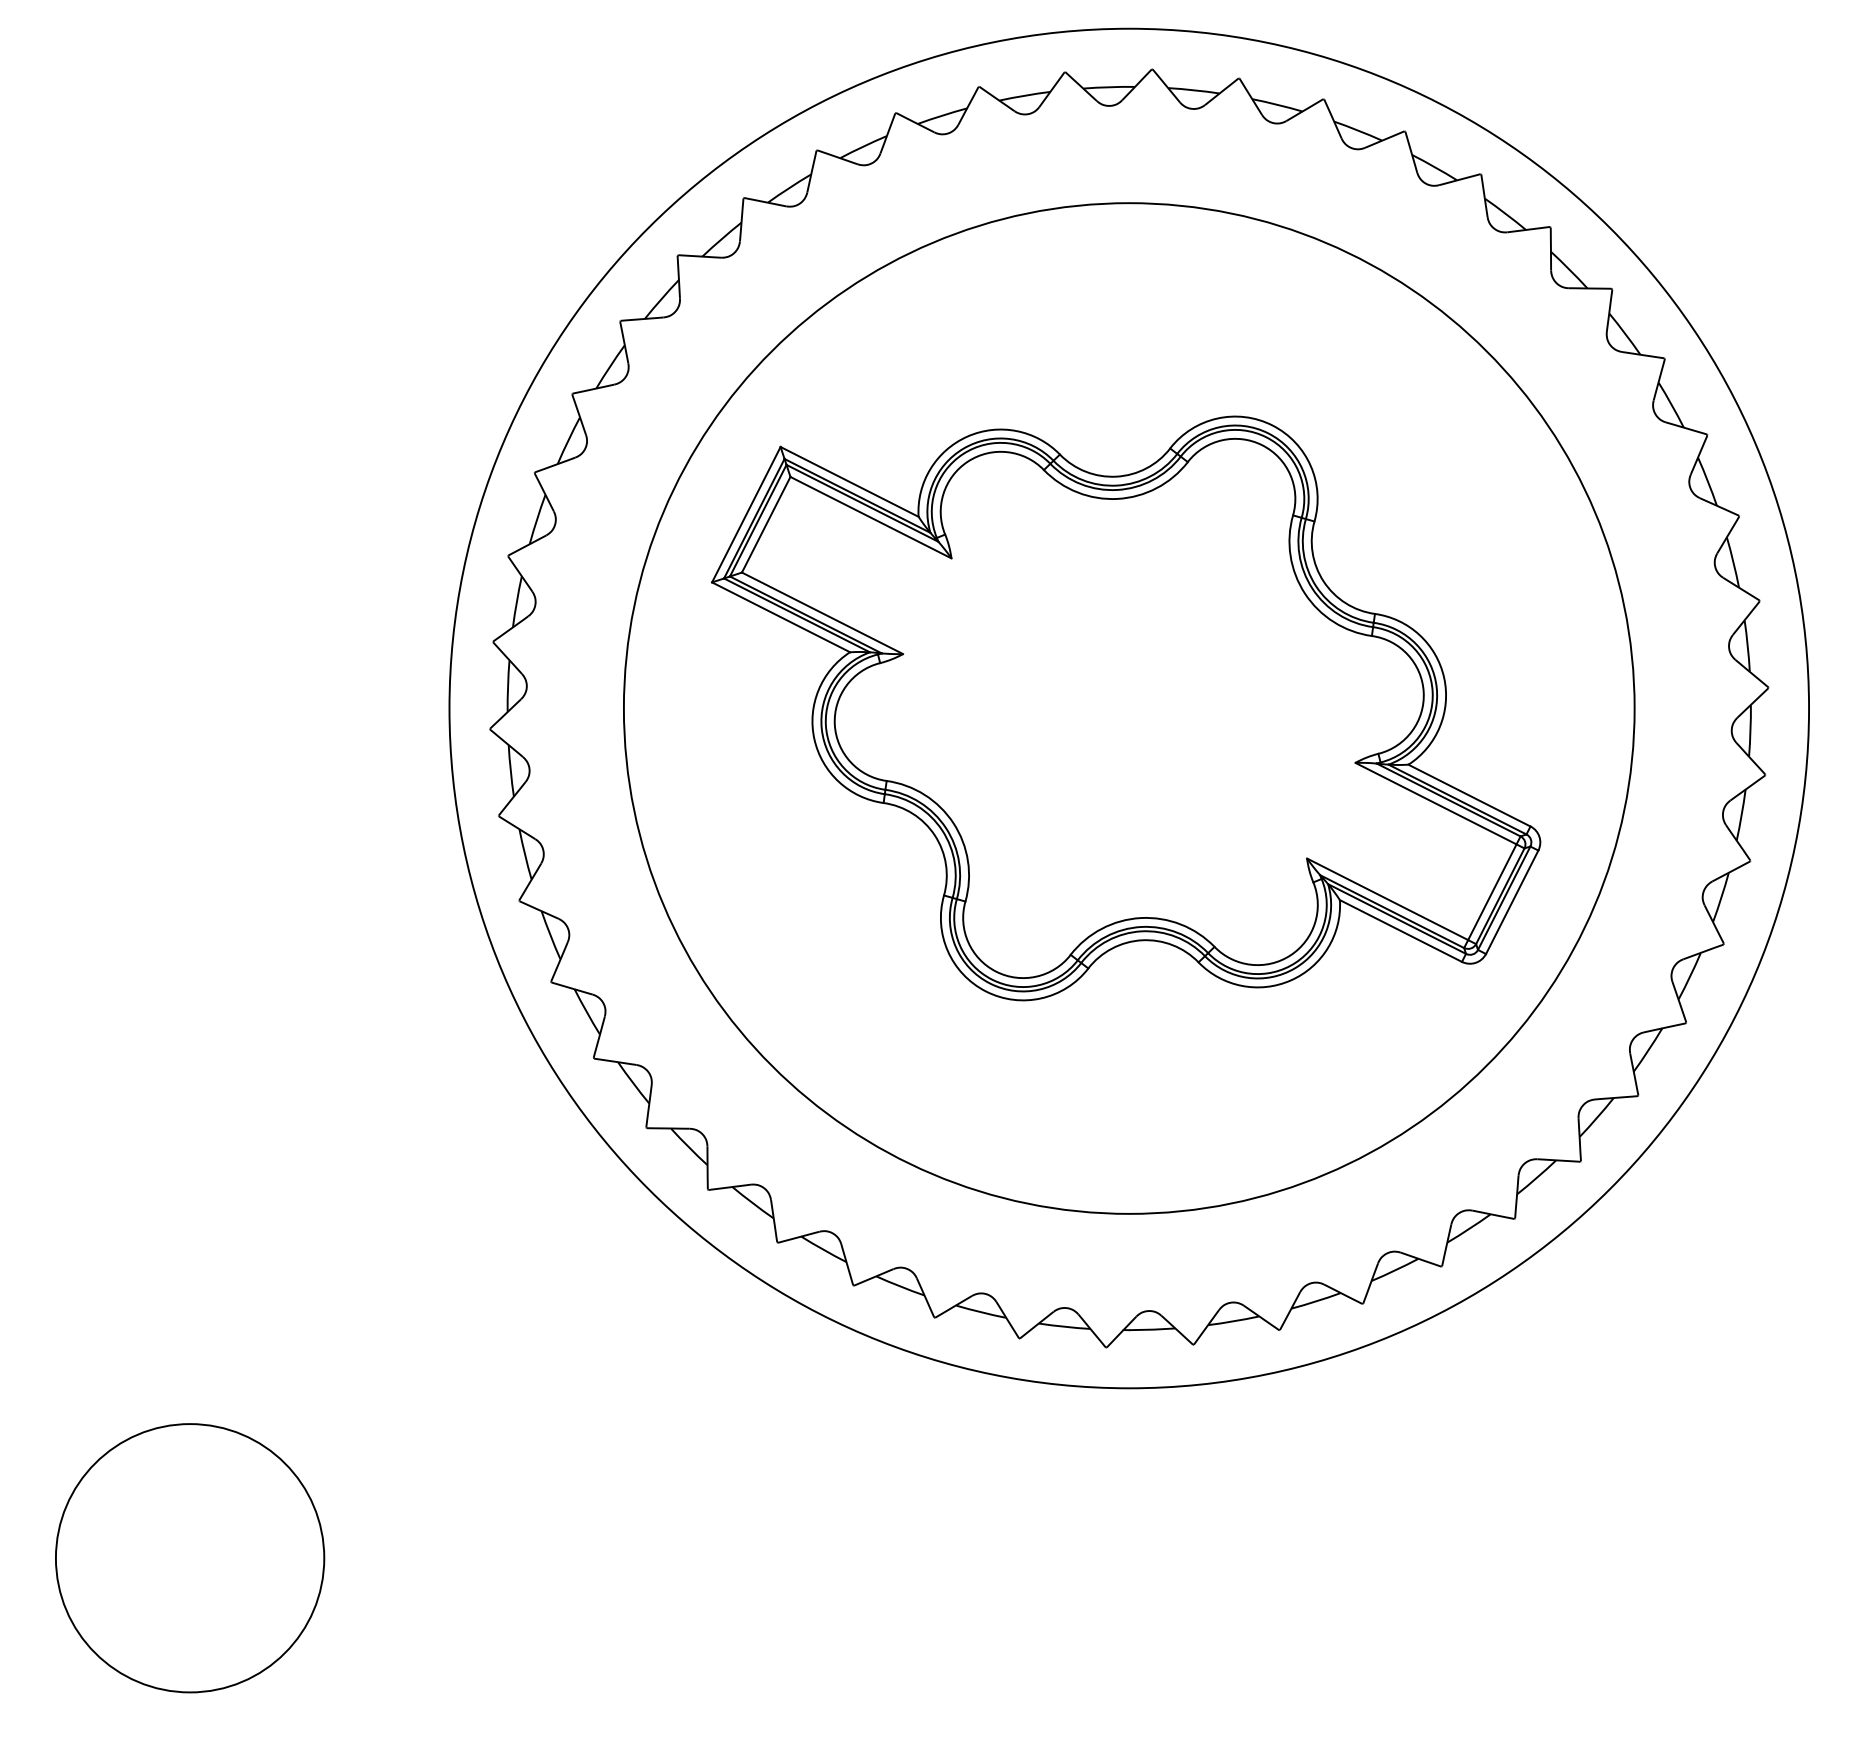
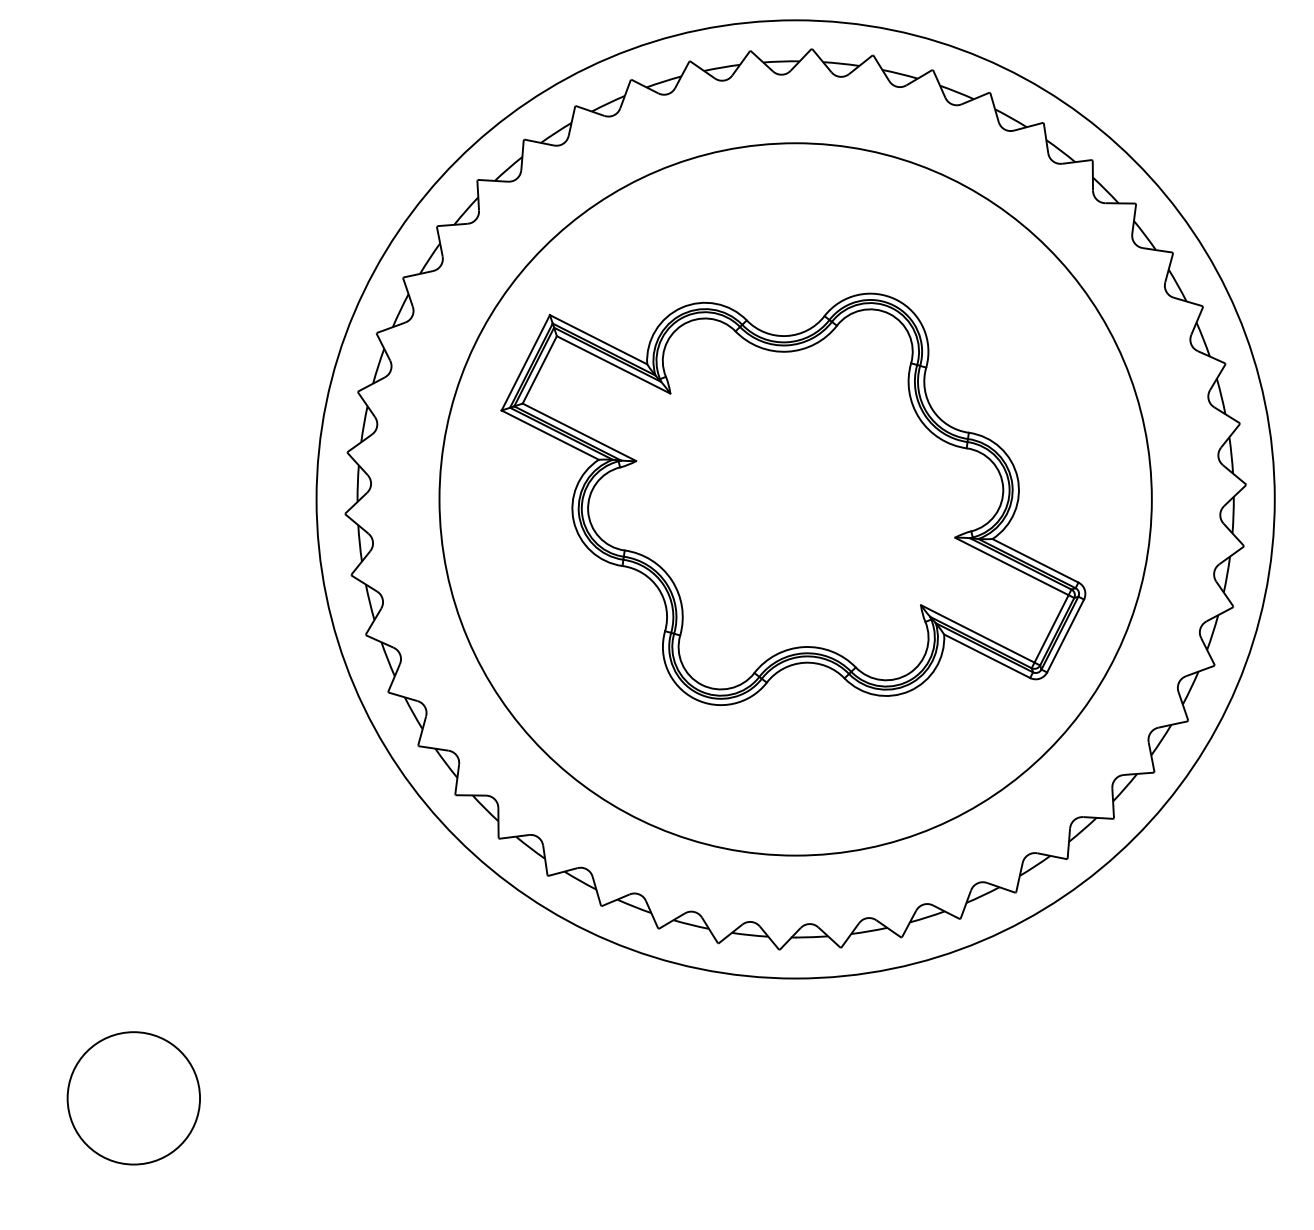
circle: (190, 1558) -> (134, 1098), size x0.7

